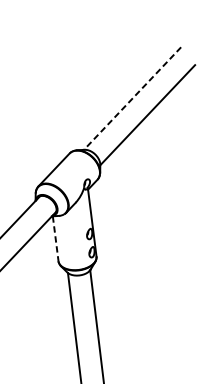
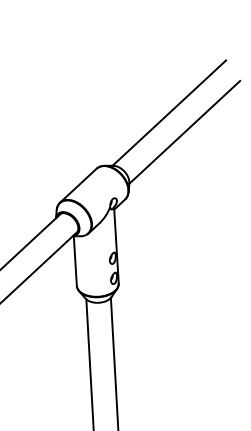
line: (131, 98) -> (168, 113), dashed -> solid
line: (55, 239) -> (75, 261), dashed -> solid

